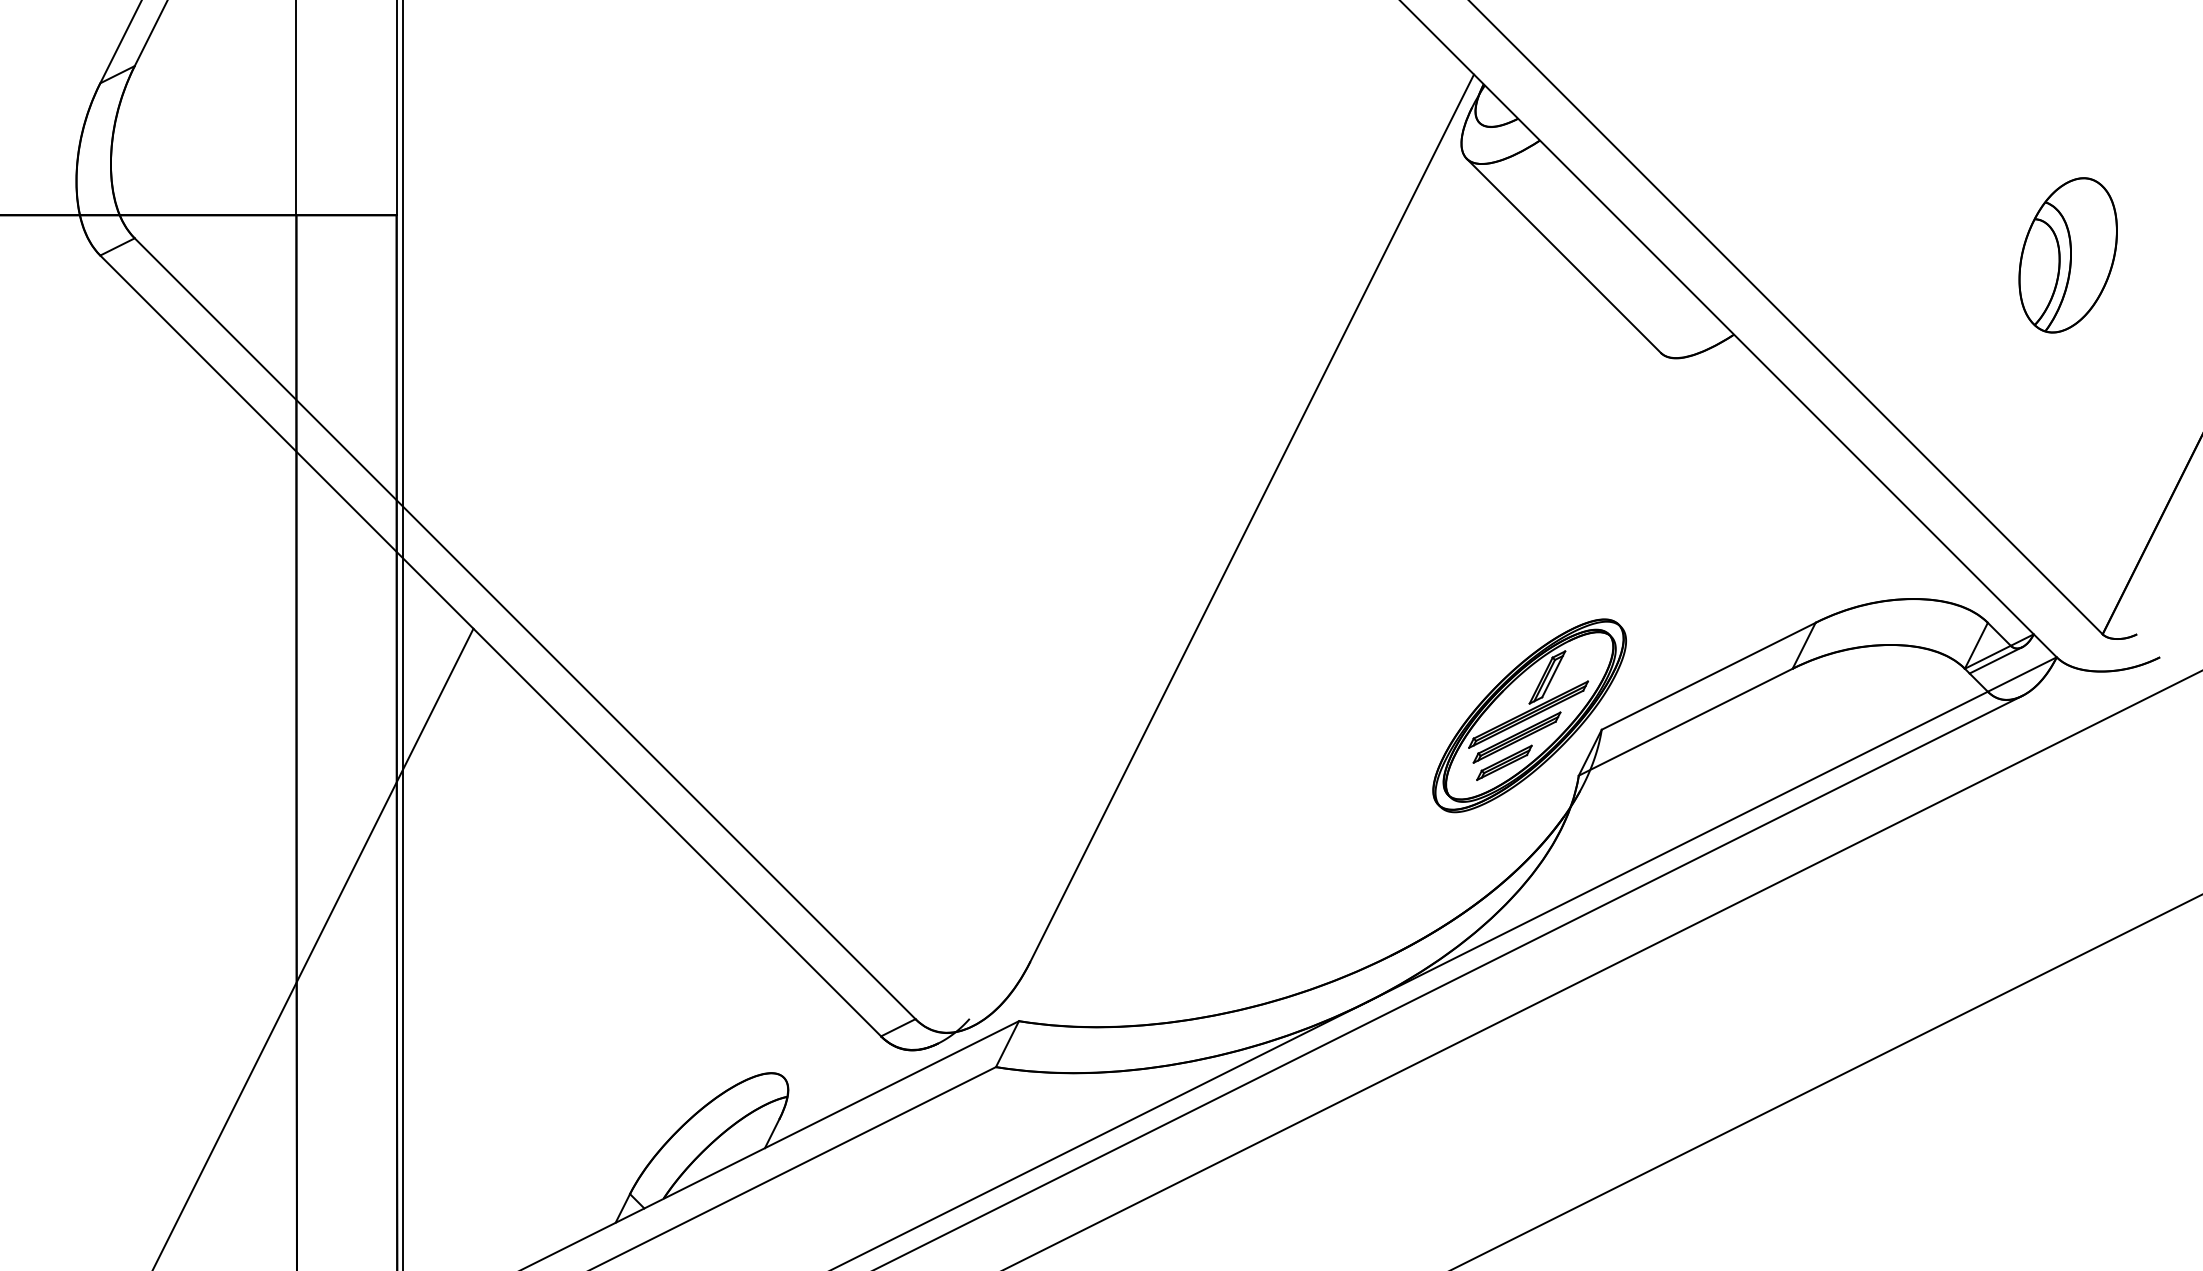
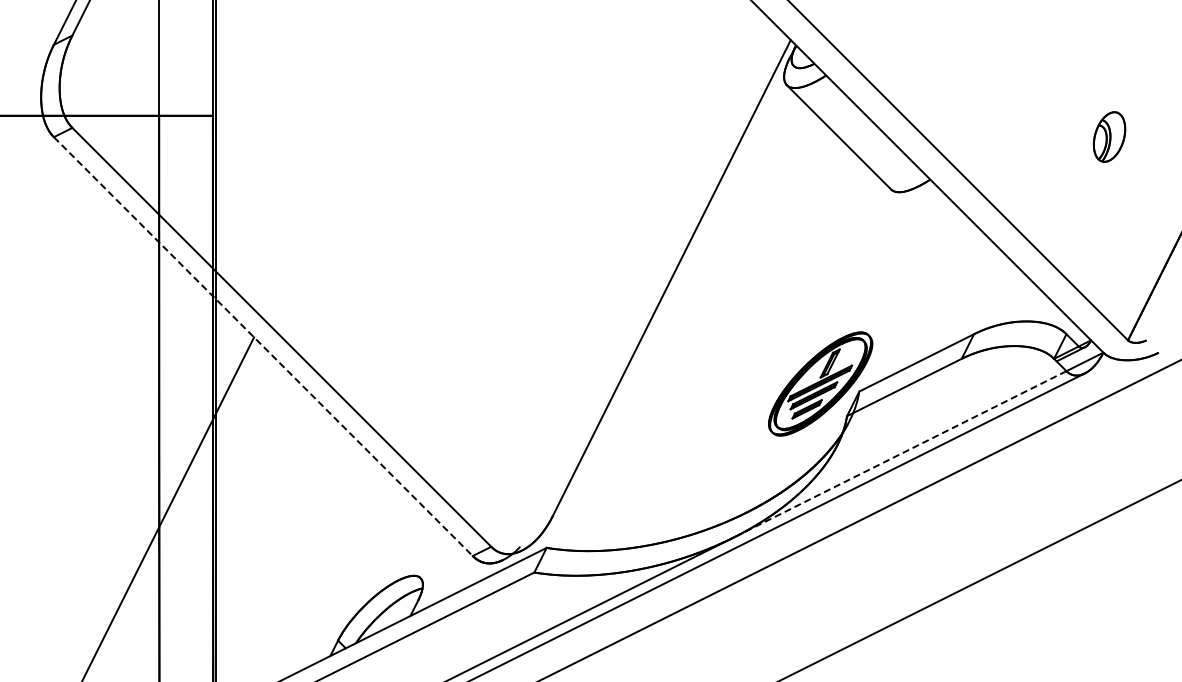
part: (2068, 254) -> (1109, 136), size x0.6
line: (490, 645) -> (263, 346), solid -> dashed
line: (1678, 847) -> (900, 454), solid -> dashed

